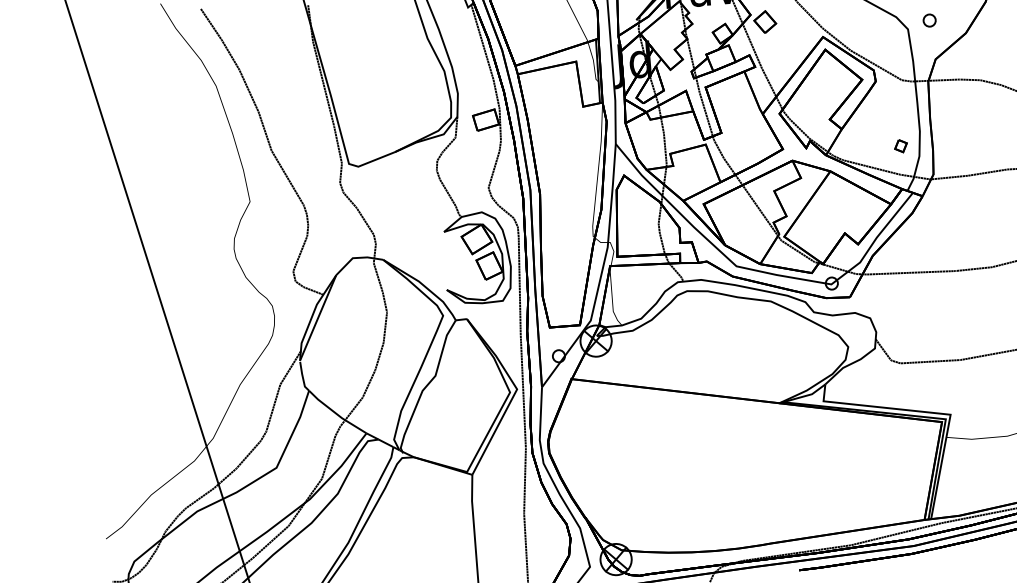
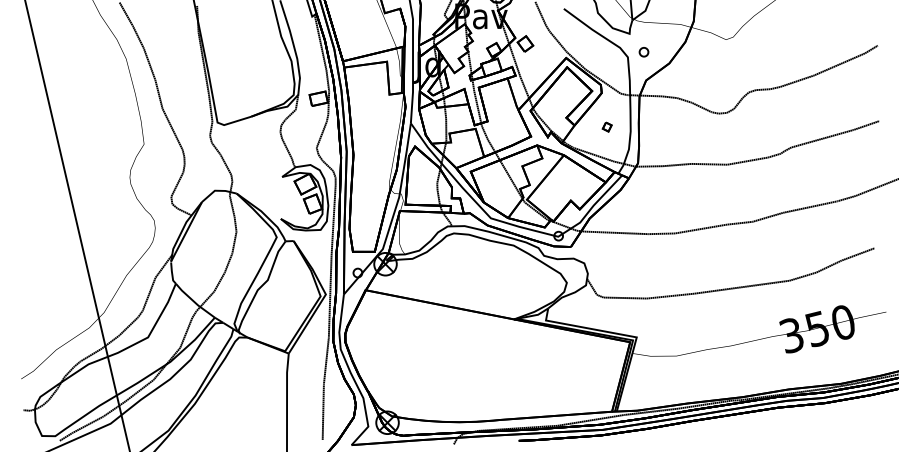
part: (899, 145) -> (606, 126), moved

